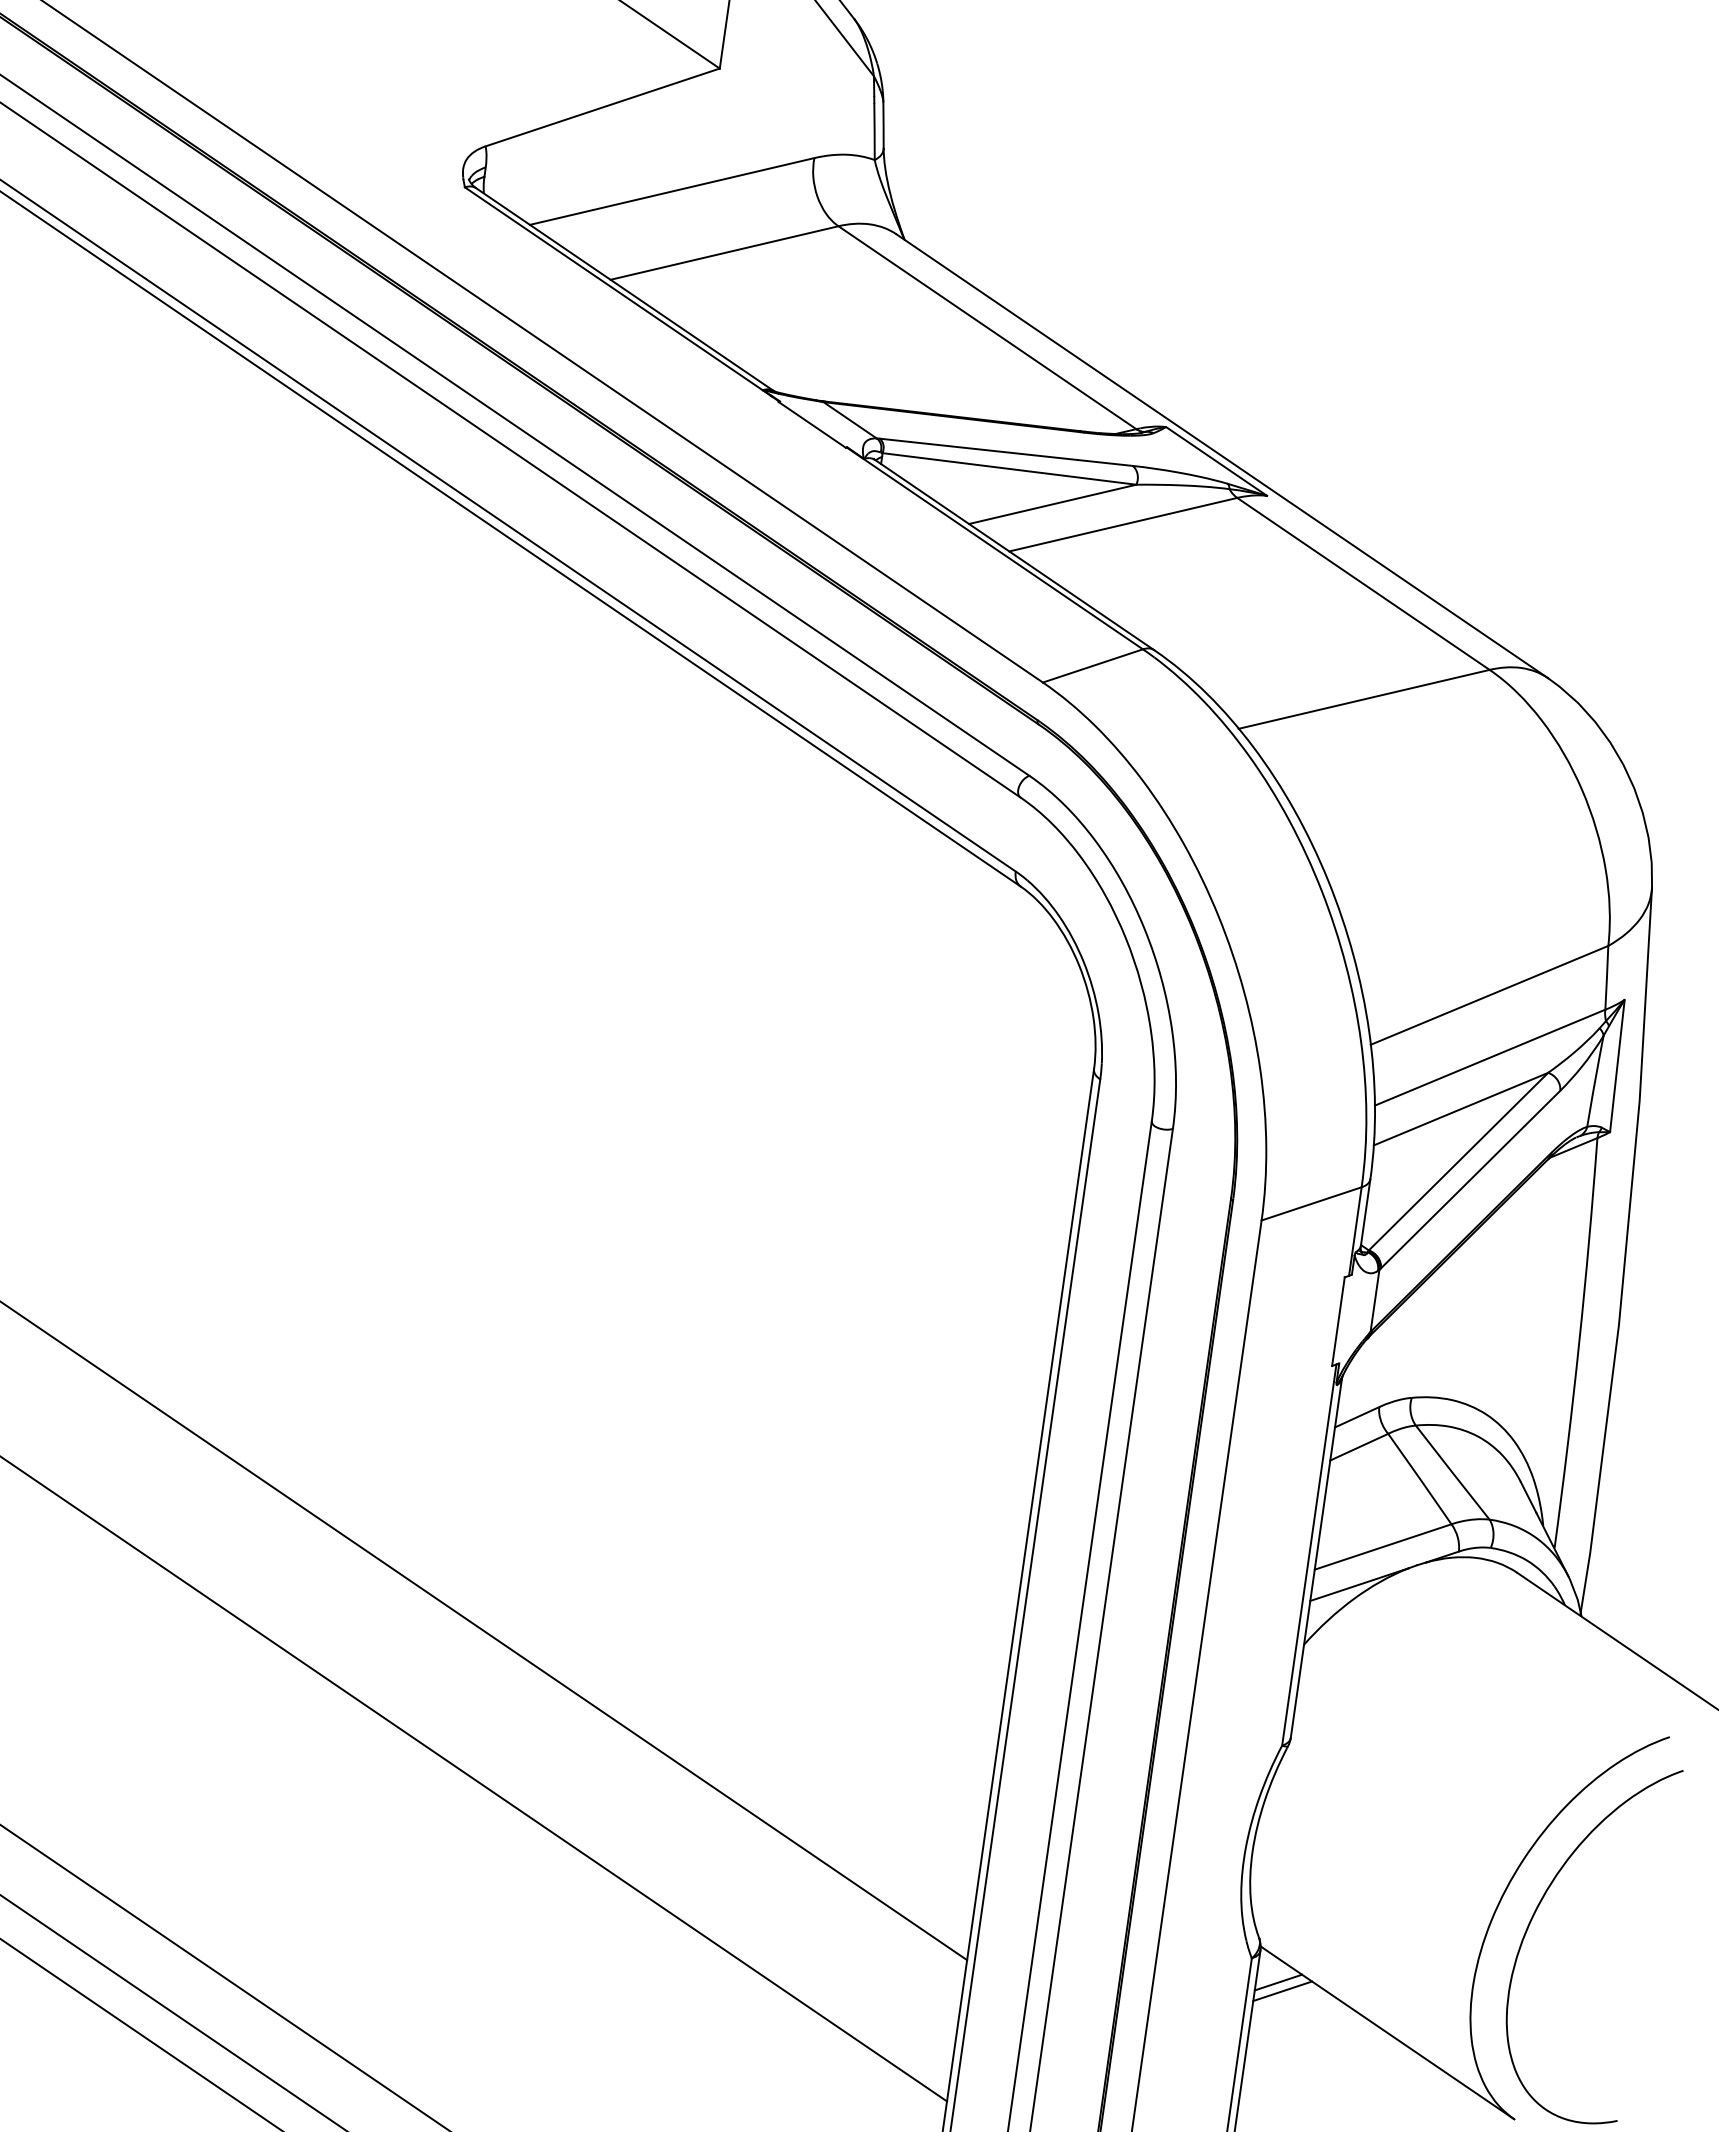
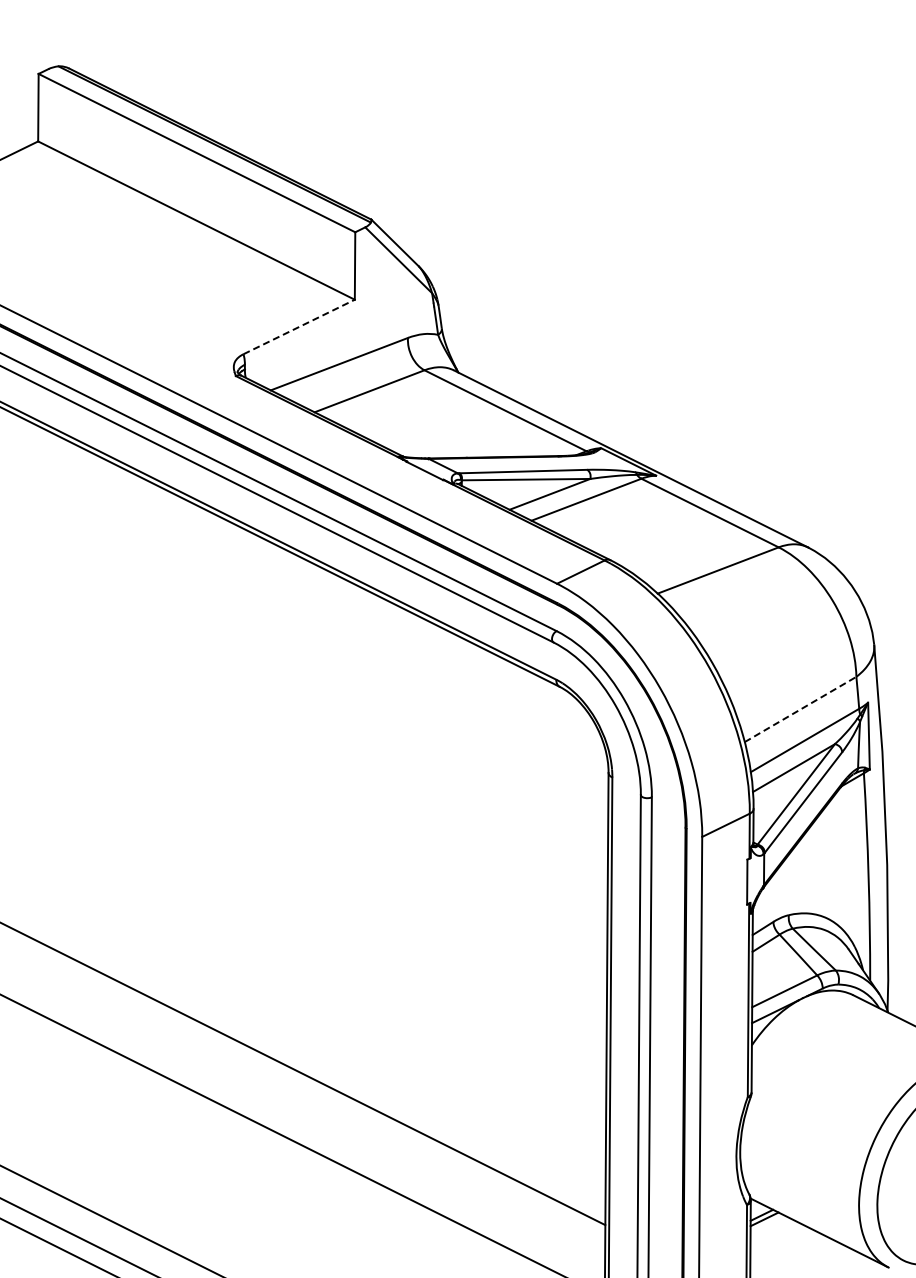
line: (603, 106) -> (299, 326), solid -> dashed
line: (1489, 995) -> (800, 709), solid -> dashed

